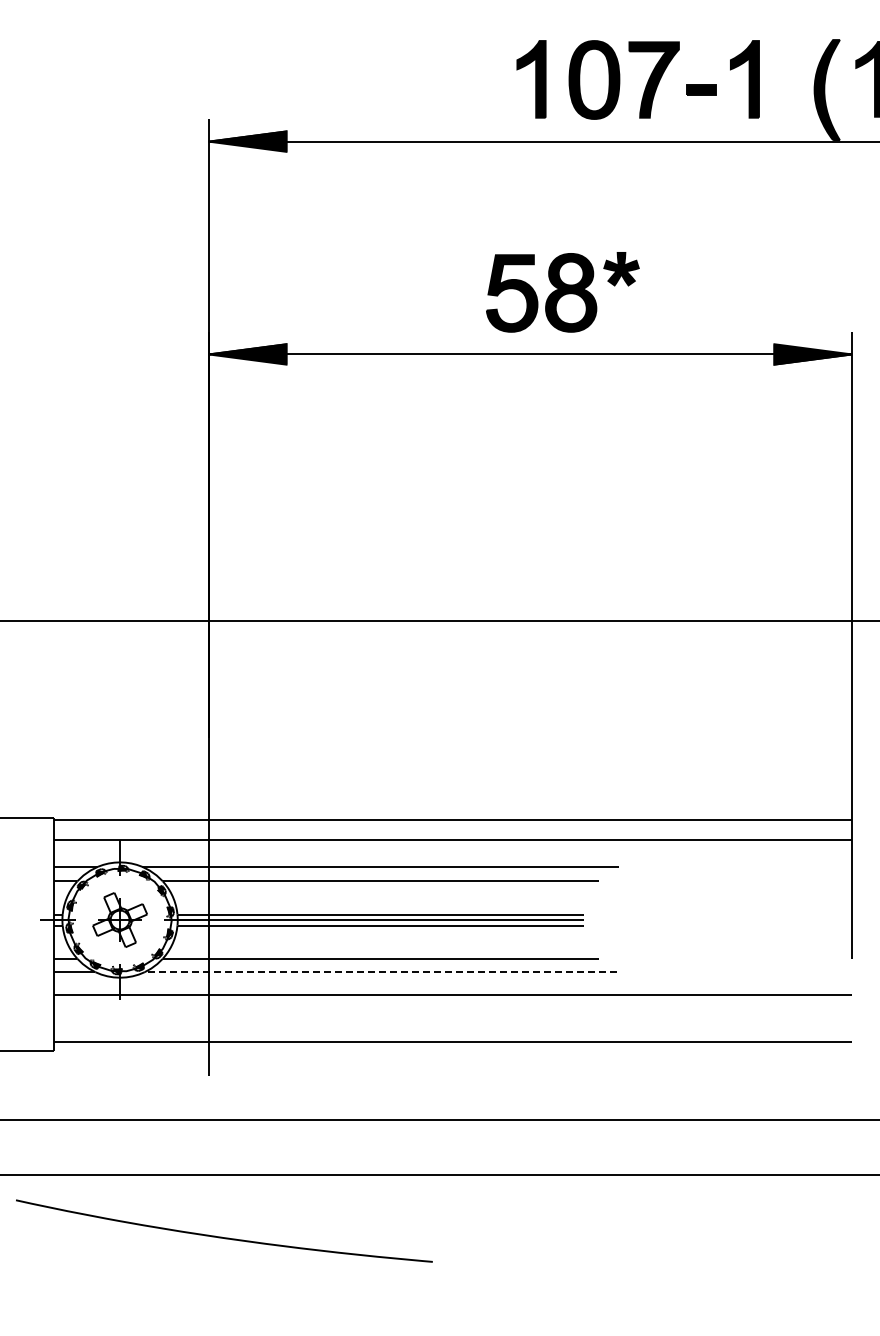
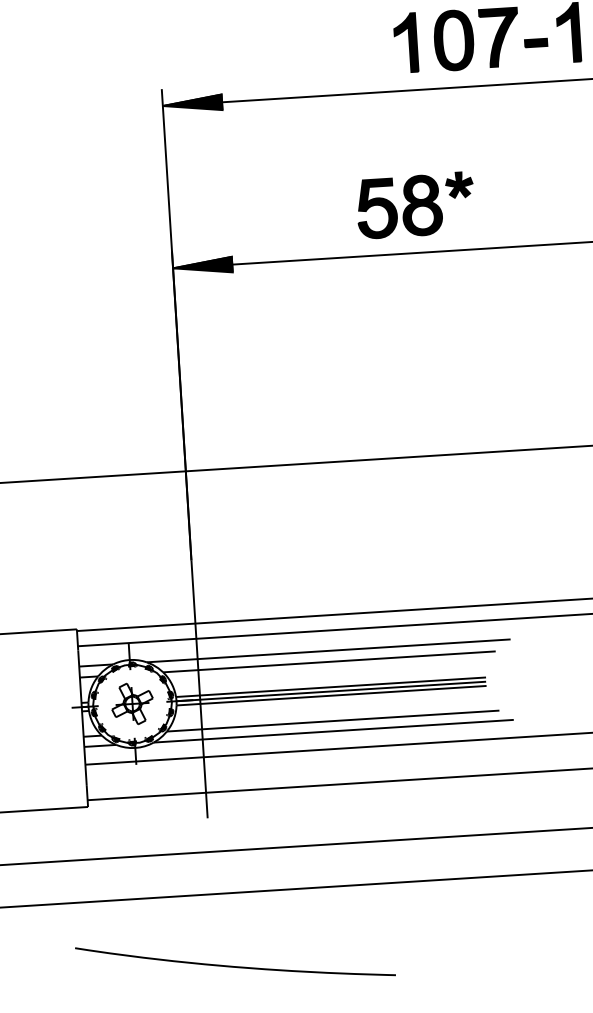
part: (562, 292) -> (415, 205), moved
line: (380, 972) -> (333, 731), dashed -> solid
curve: (222, 1236) -> (234, 965), moved

